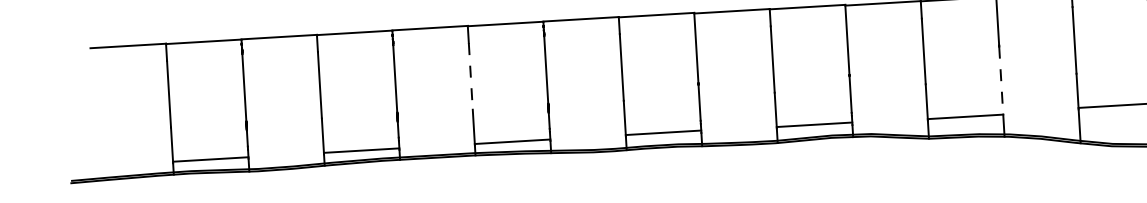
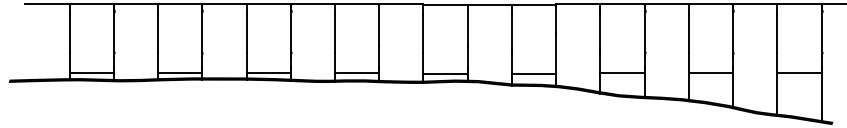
line: (470, 76) -> (246, 33), dashed -> solid
line: (1001, 80) -> (556, 54), dashed -> solid

